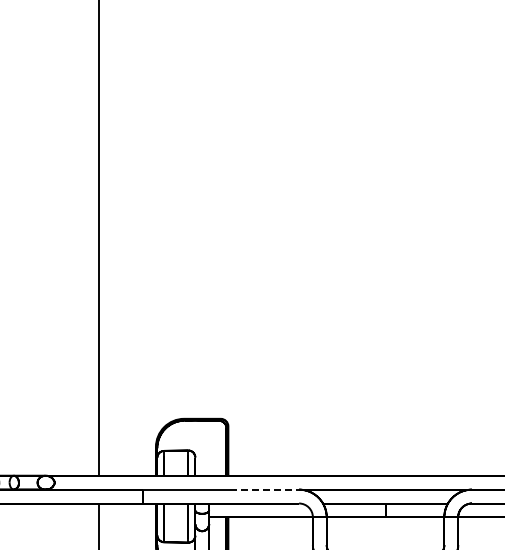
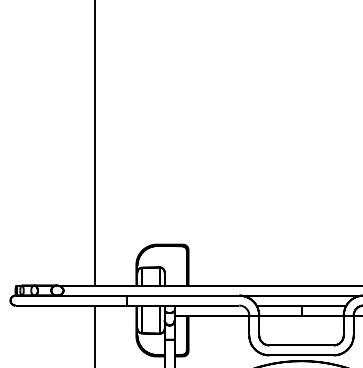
line: (264, 489) -> (214, 295), dashed -> solid

